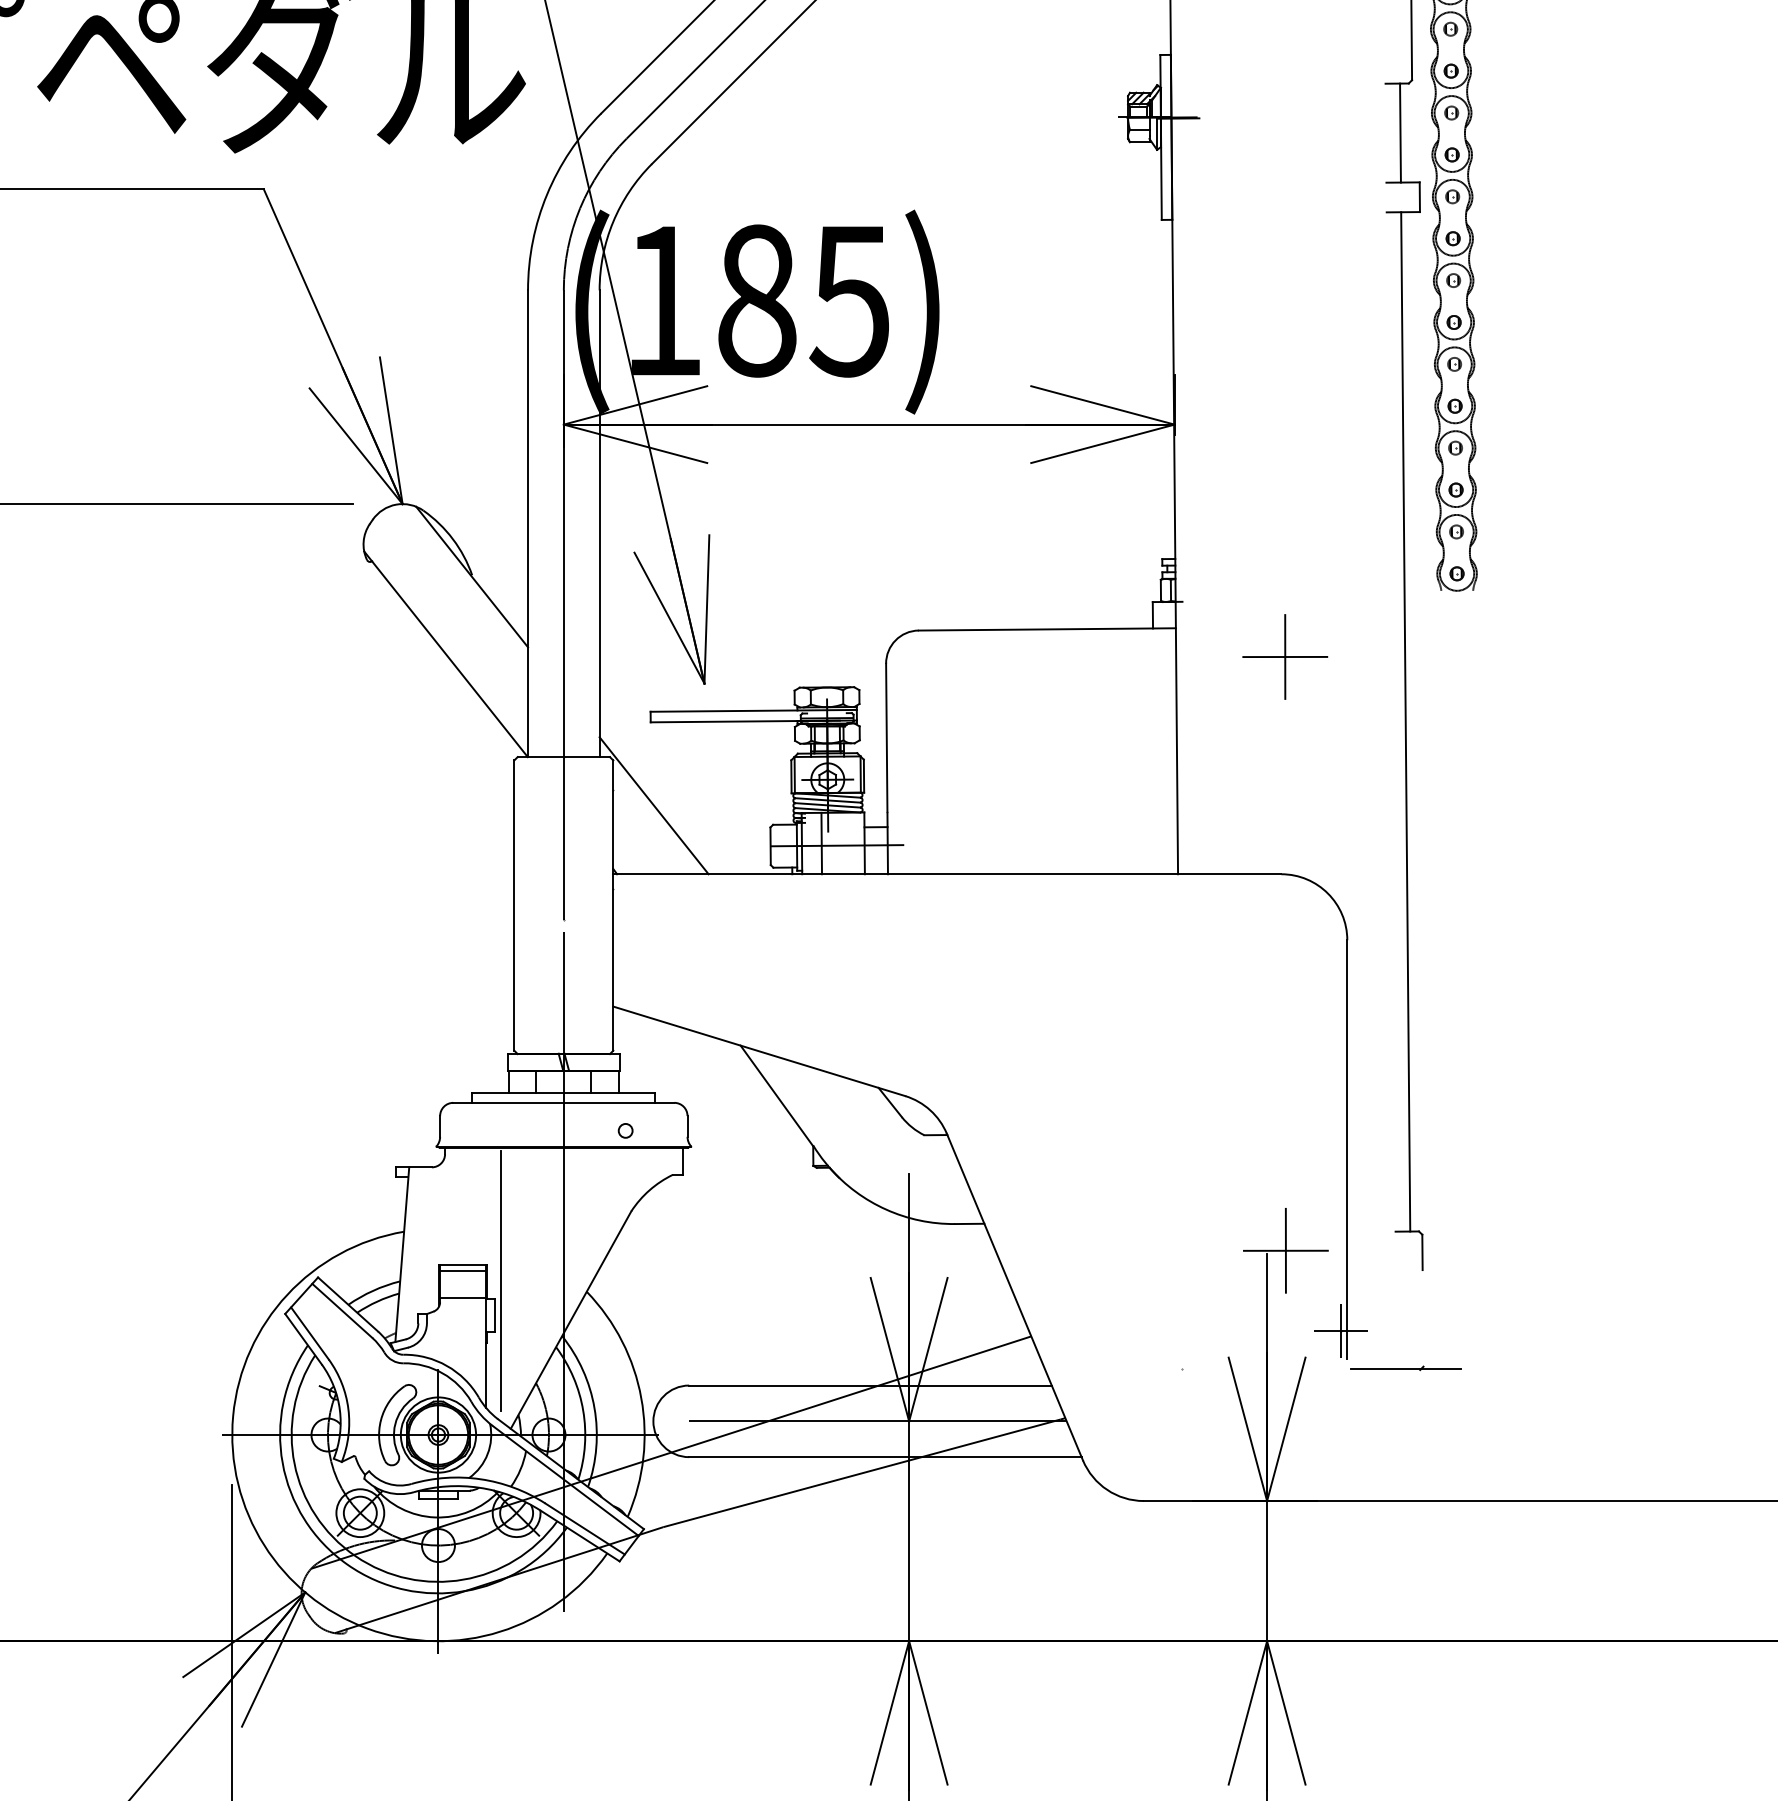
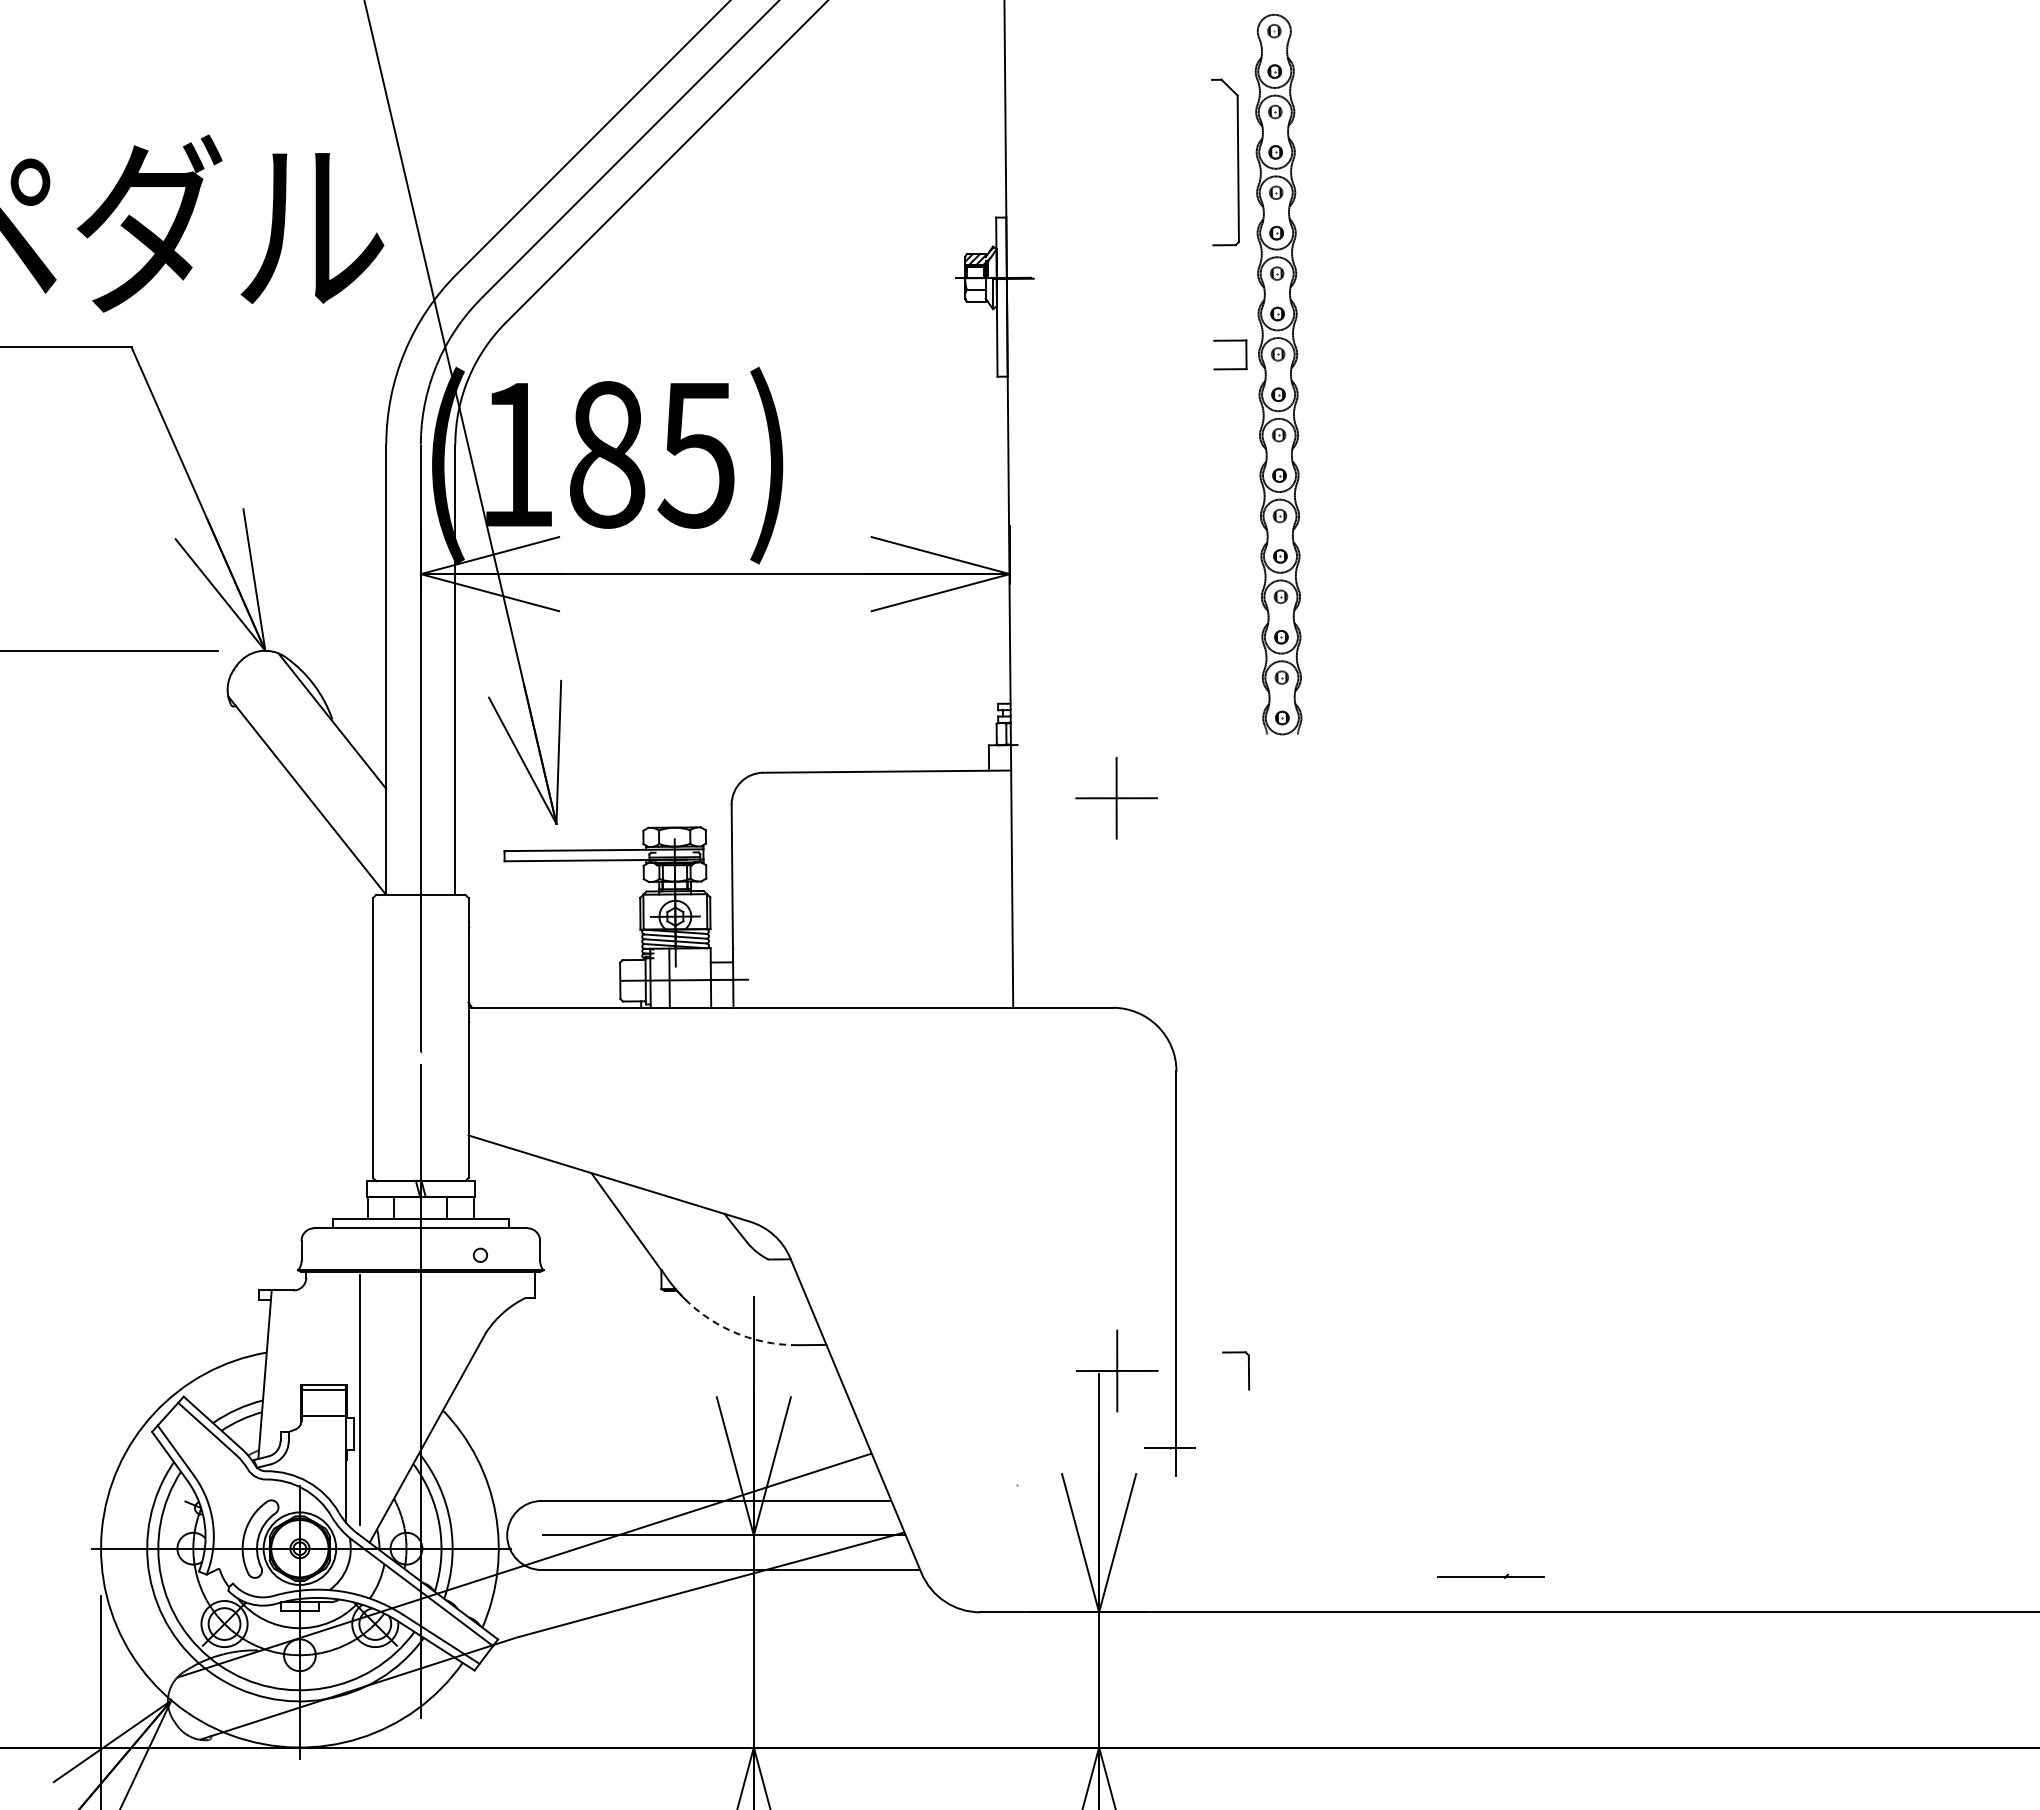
line: (1400, 132) -> (1227, 292), removed
line: (1405, 721) -> (1232, 860), removed
line: (653, 805) -> (507, 941), removed
arc: (885, 1209) -> (731, 1331), solid -> dashed
line: (1341, 1331) -> (1170, 1448), removed
part: (1405, 1367) -> (1490, 1575), moved

